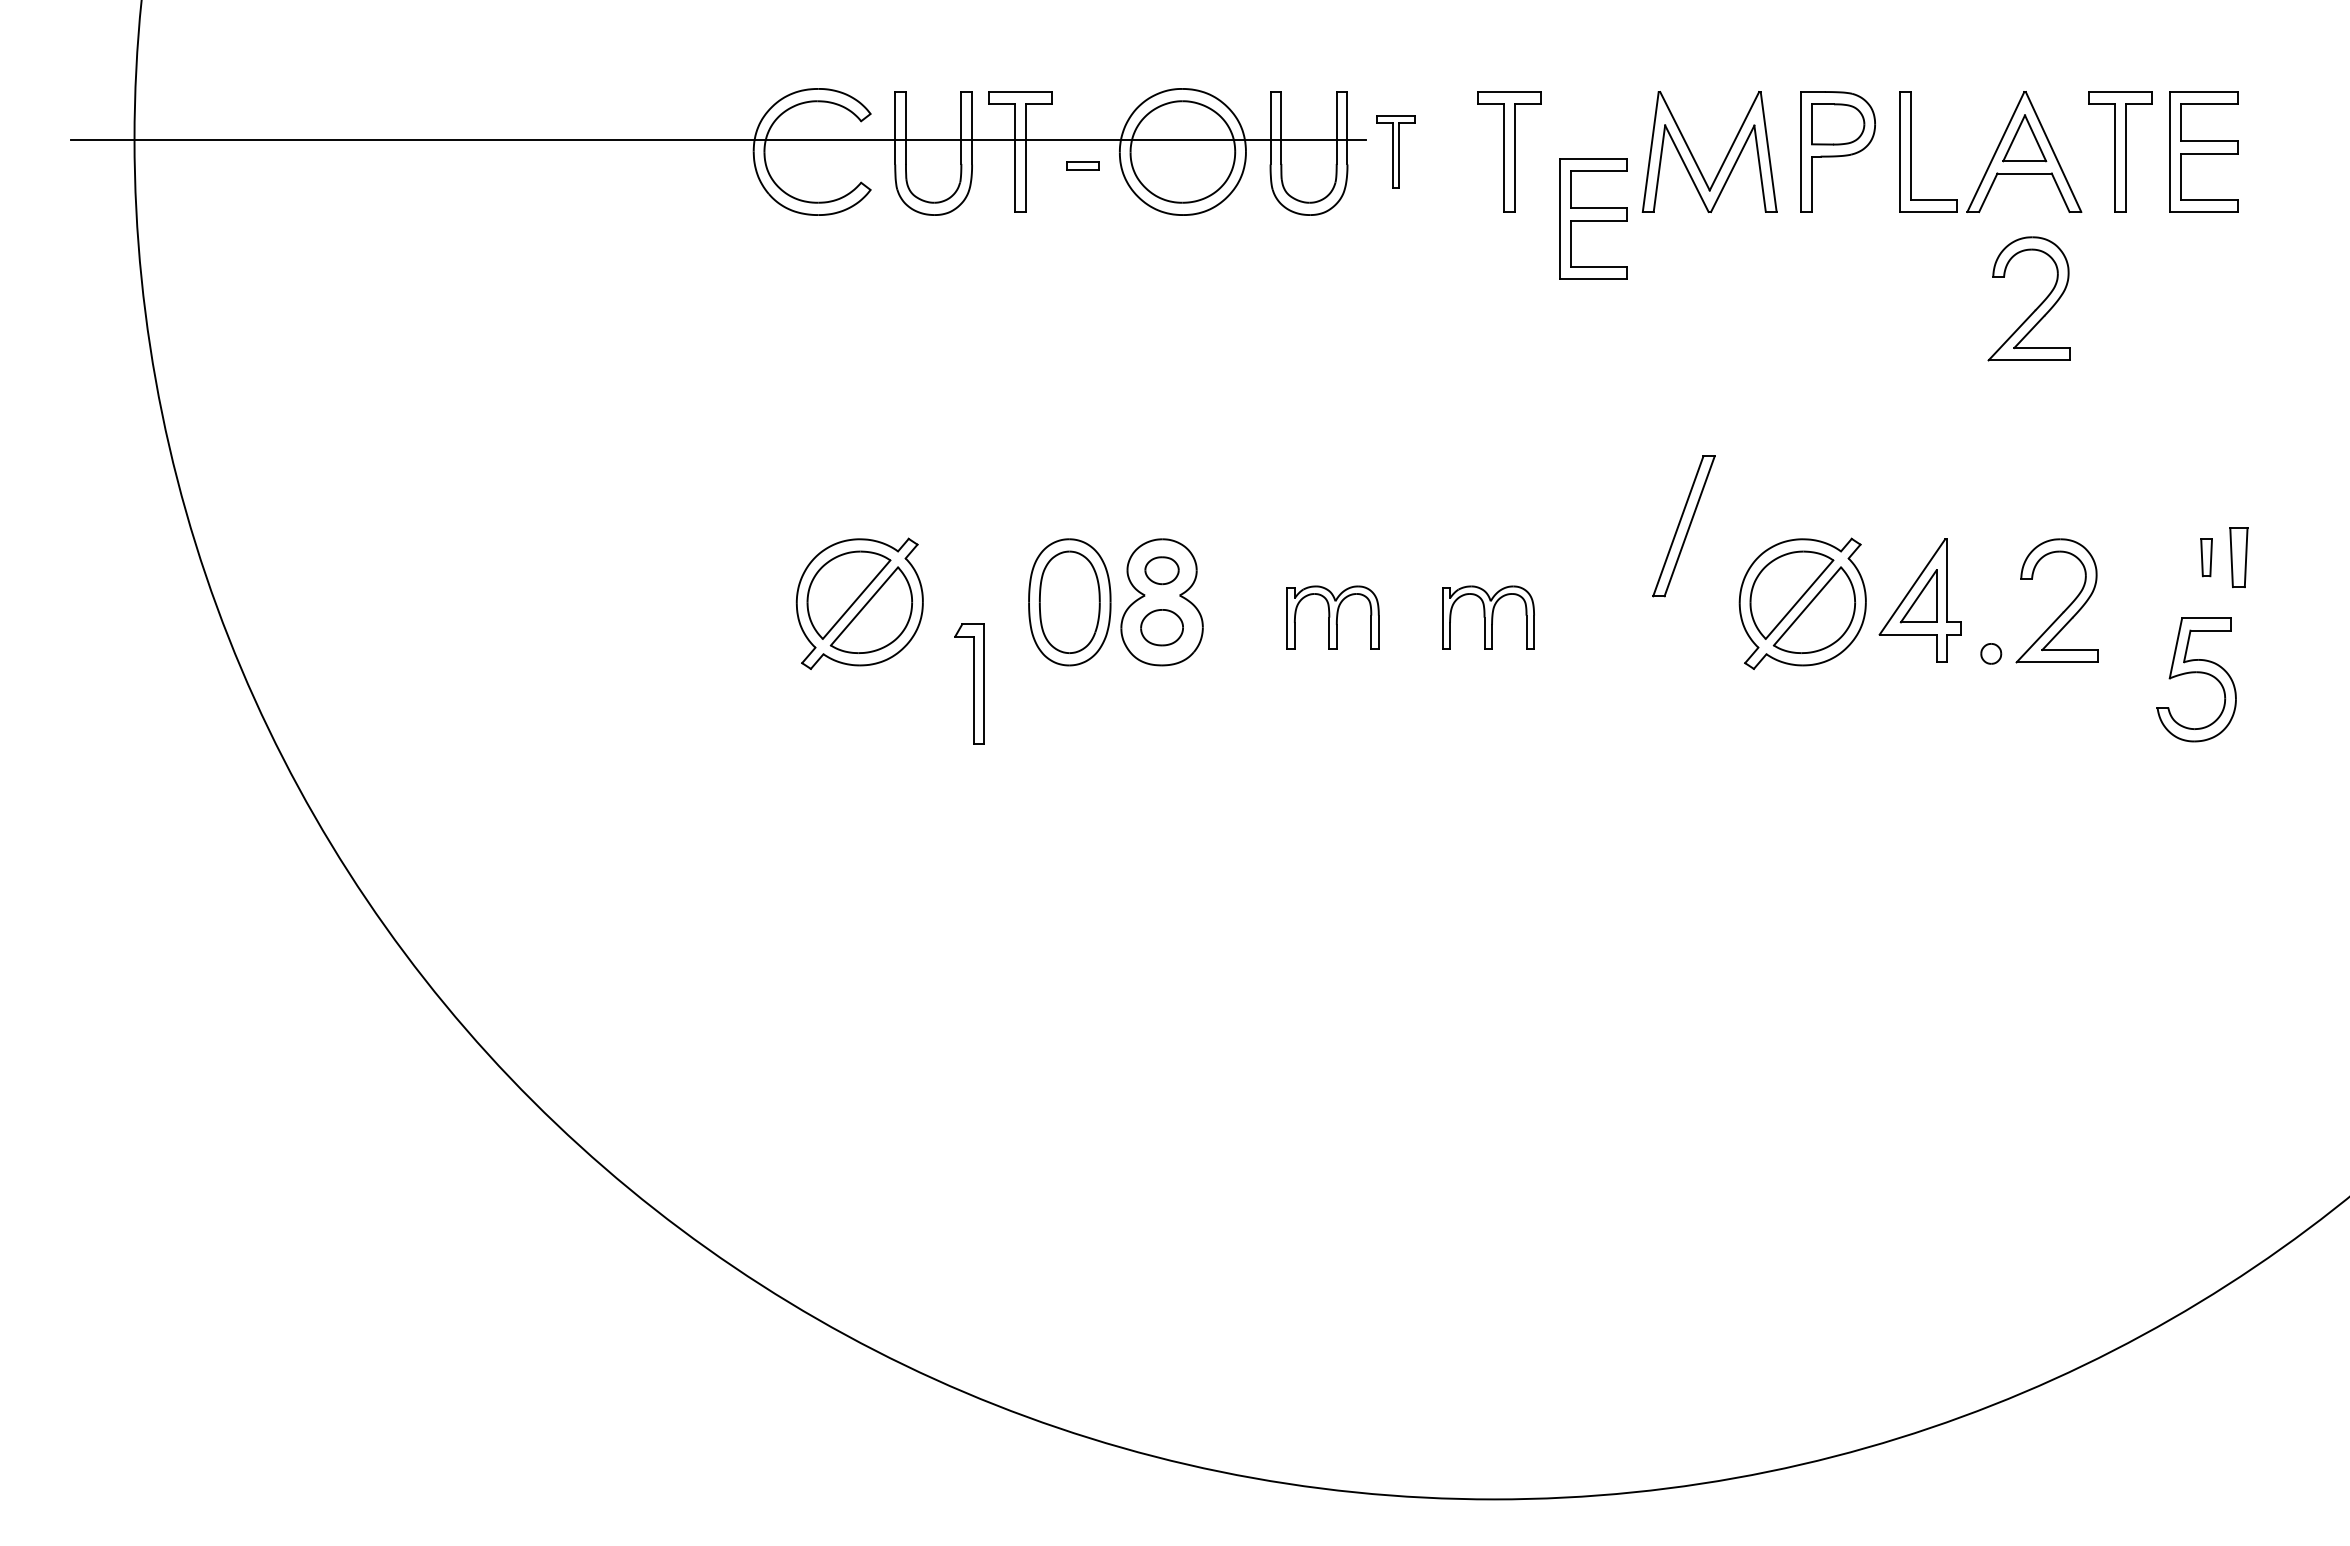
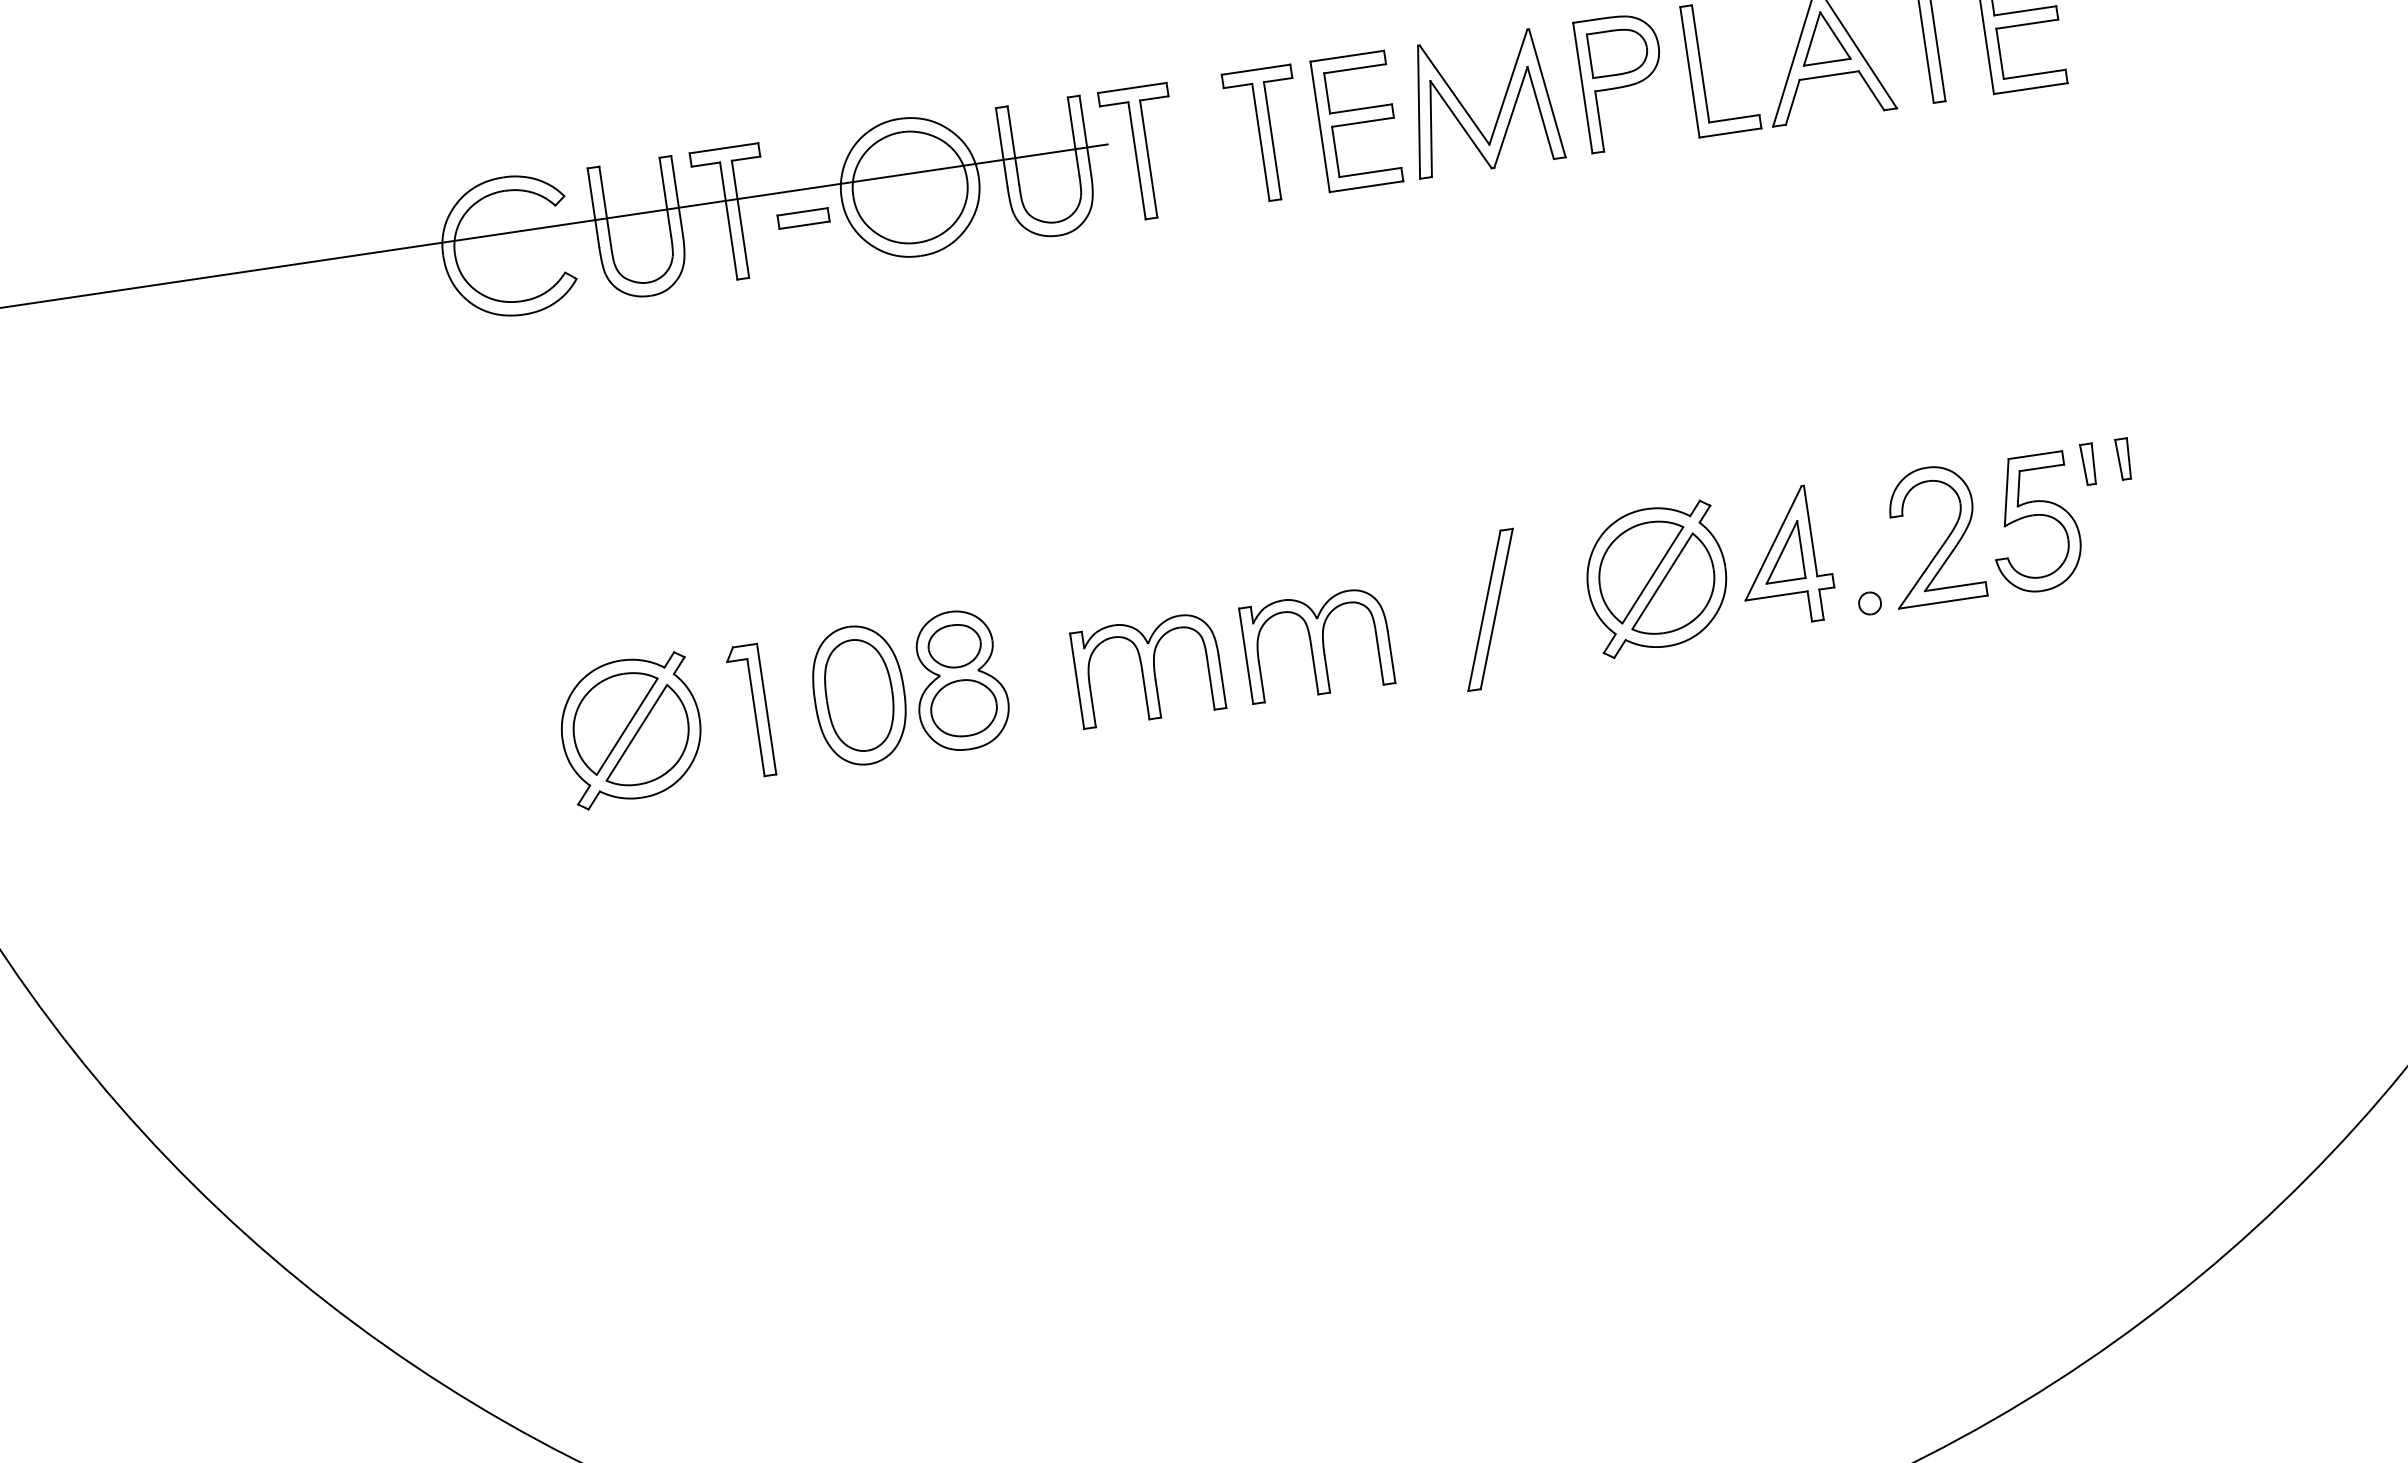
part: (1395, 151) -> (1141, 152), size x1.67
part: (1082, 165) -> (803, 218), size x1.43
part: (1593, 218) -> (1356, 120), moved
part: (2037, 306) -> (1864, 218), removed
part: (1683, 526) -> (1490, 610), moved
part: (2238, 557) -> (2123, 458), size x0.62
part: (1161, 570) -> (954, 646), size x1.43
part: (1333, 617) -> (1148, 669), size x1.43
part: (1488, 617) -> (1317, 644), size x1.43
part: (1161, 627) -> (963, 708), size x1.43
part: (2196, 679) -> (2034, 523), moved
part: (969, 683) -> (750, 710), moved

